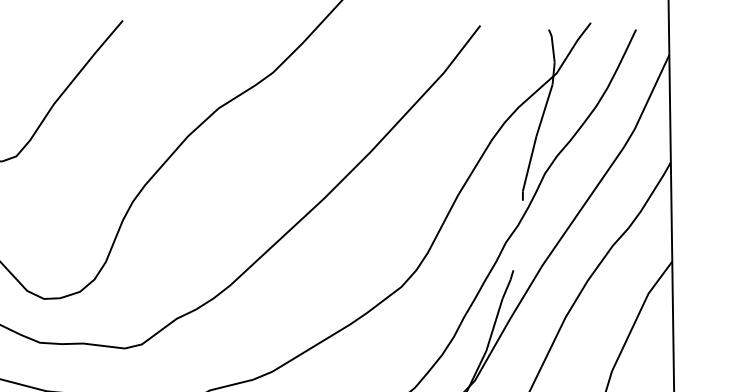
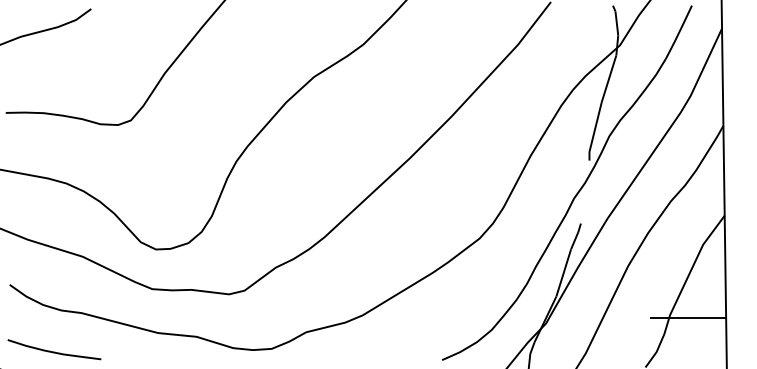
line: (632, 375) -> (688, 318), added

